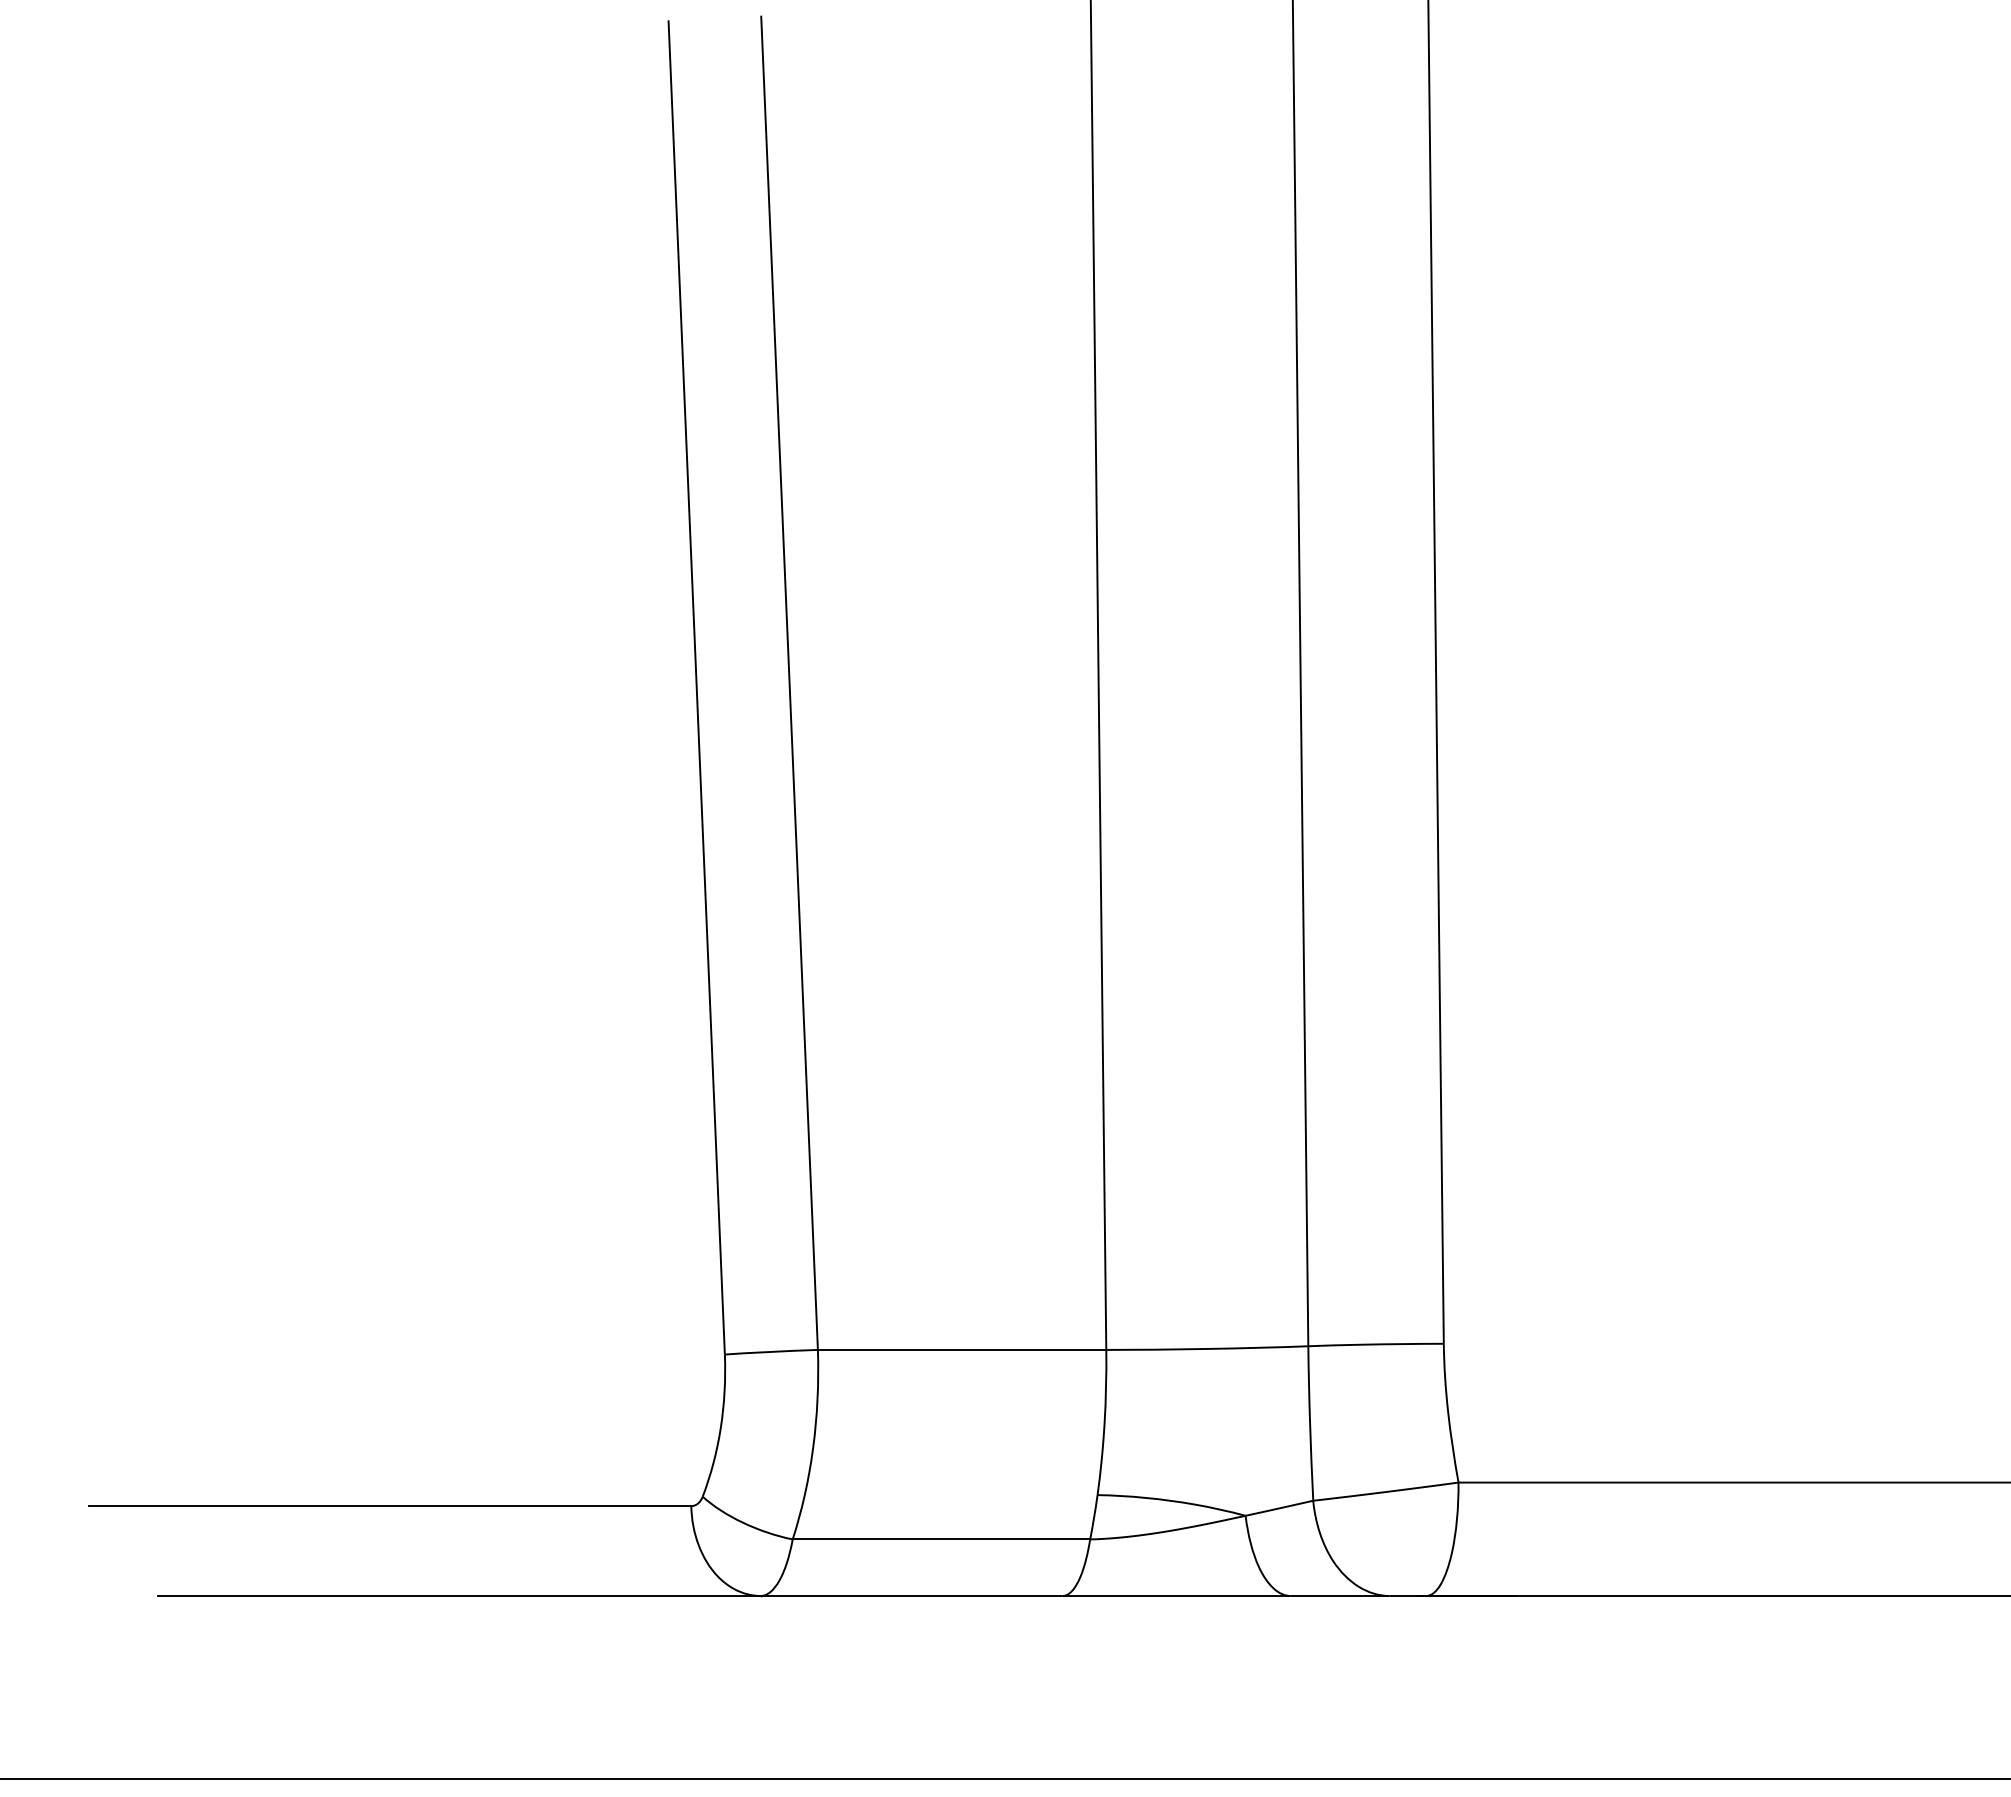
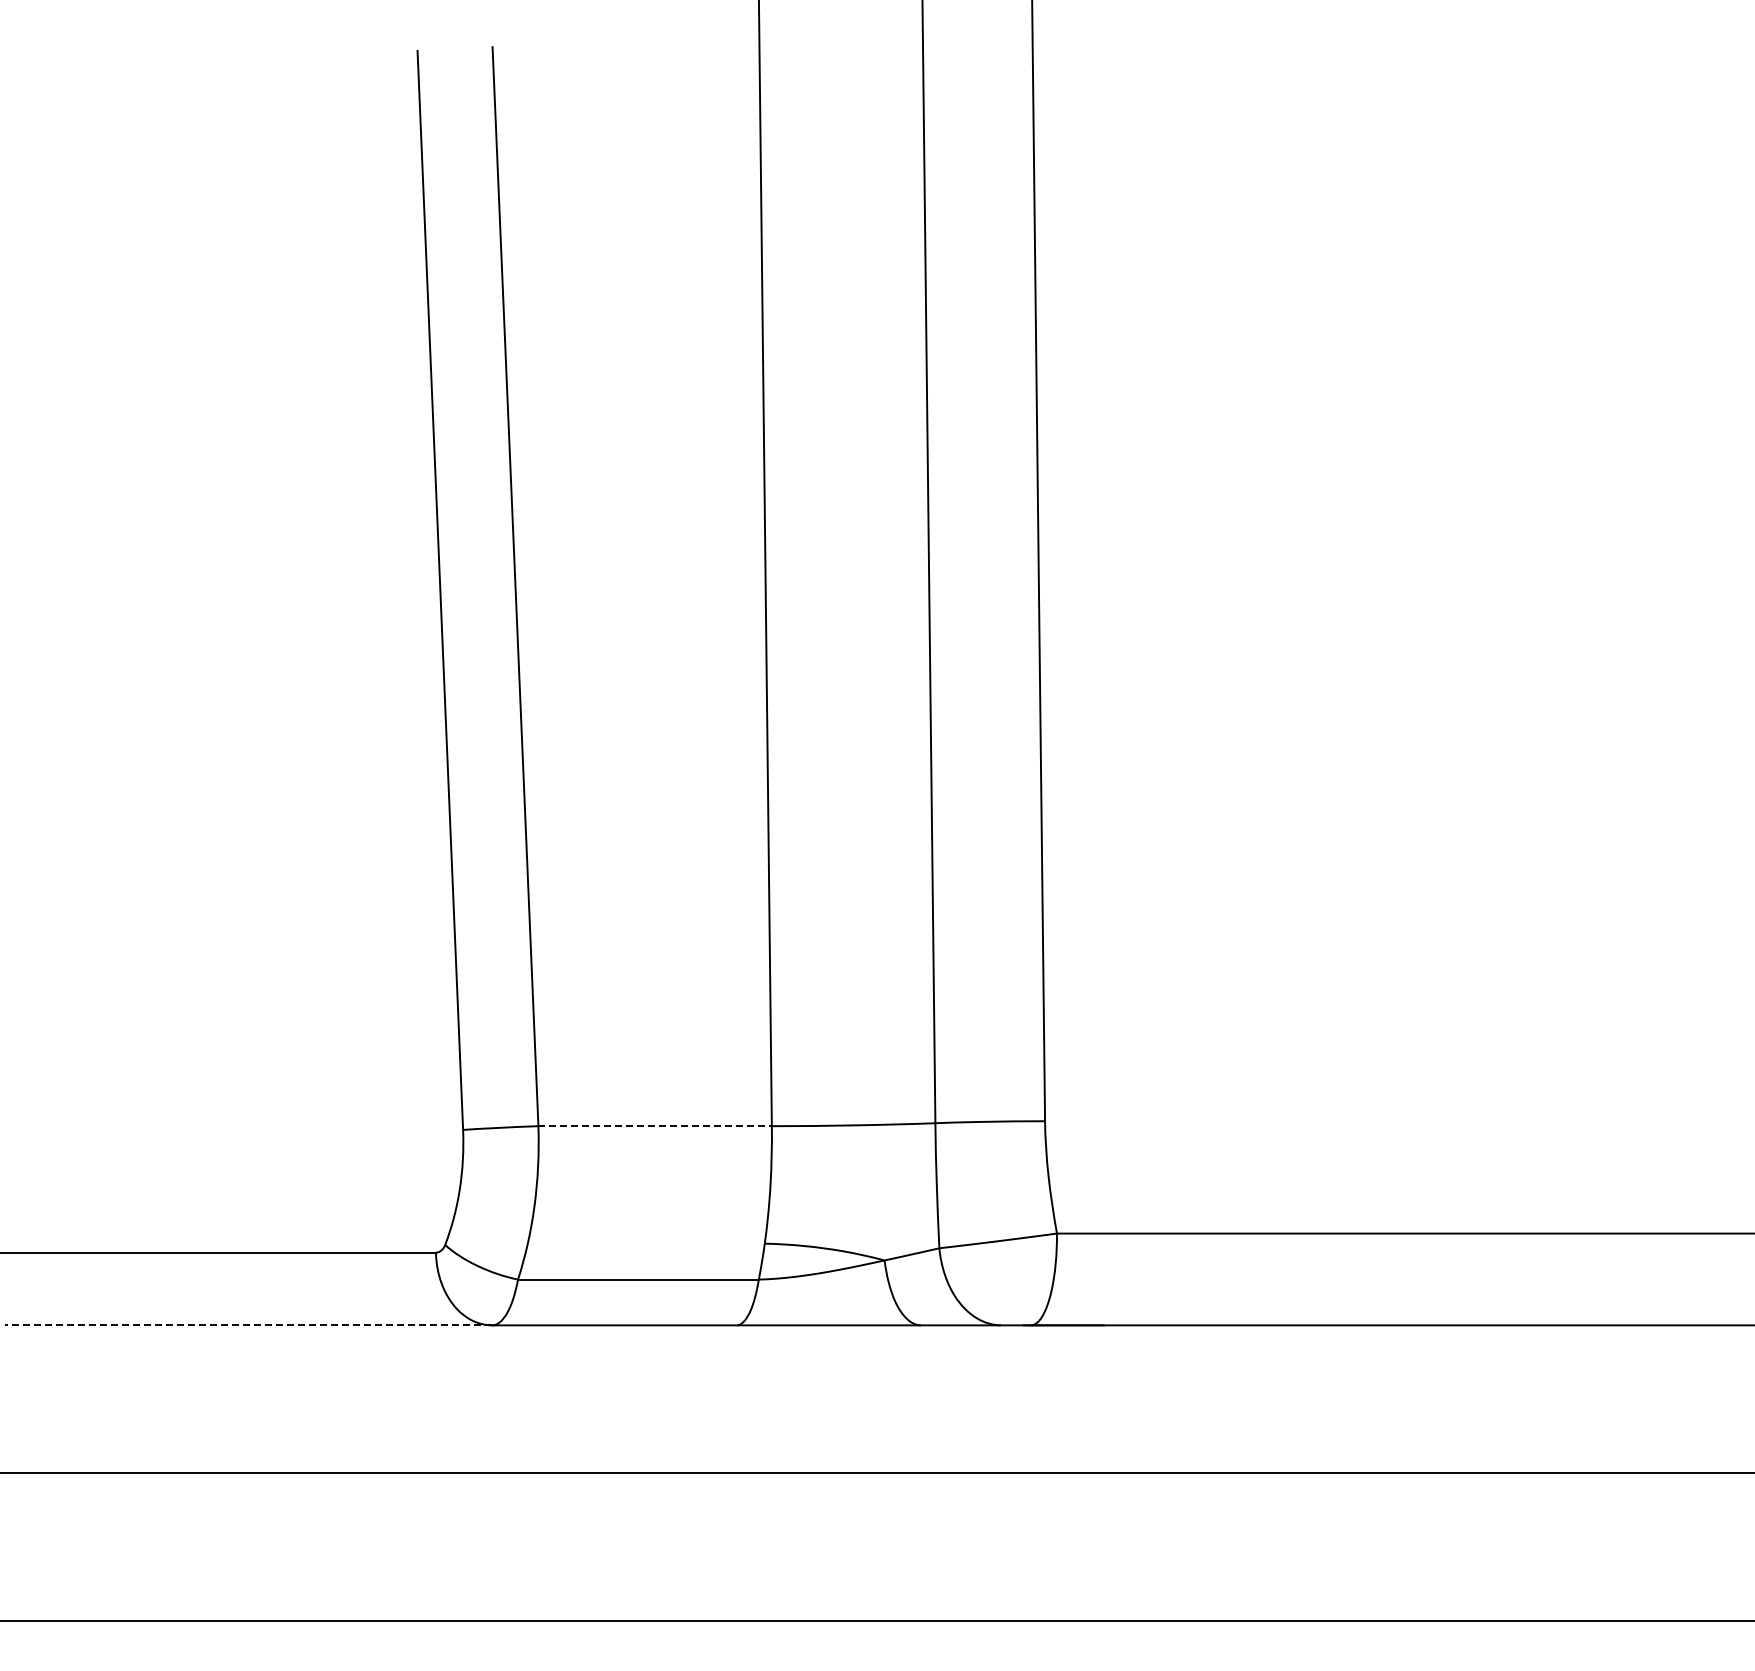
line: (962, 1350) -> (655, 1126), solid -> dashed
line: (459, 1596) -> (248, 1325), solid -> dashed

